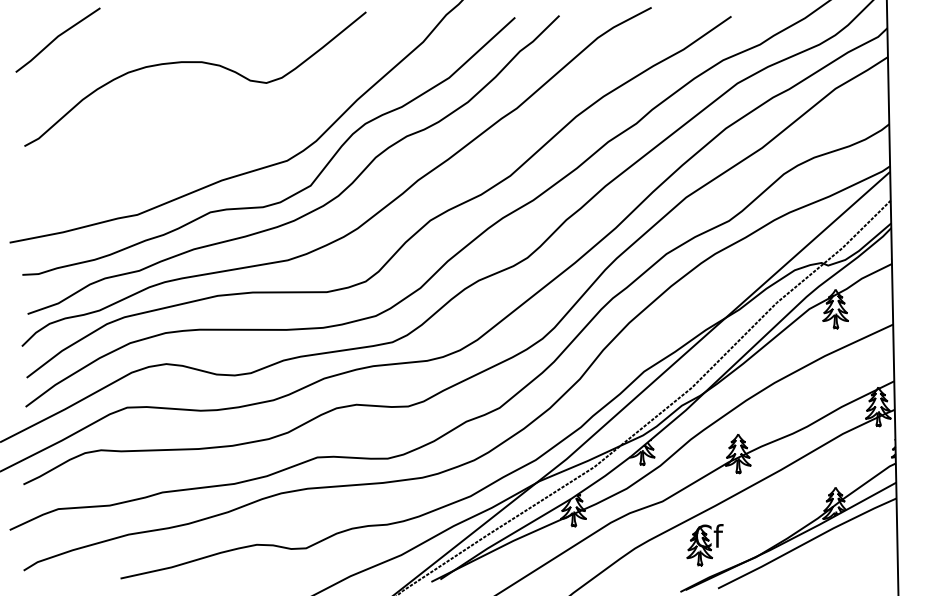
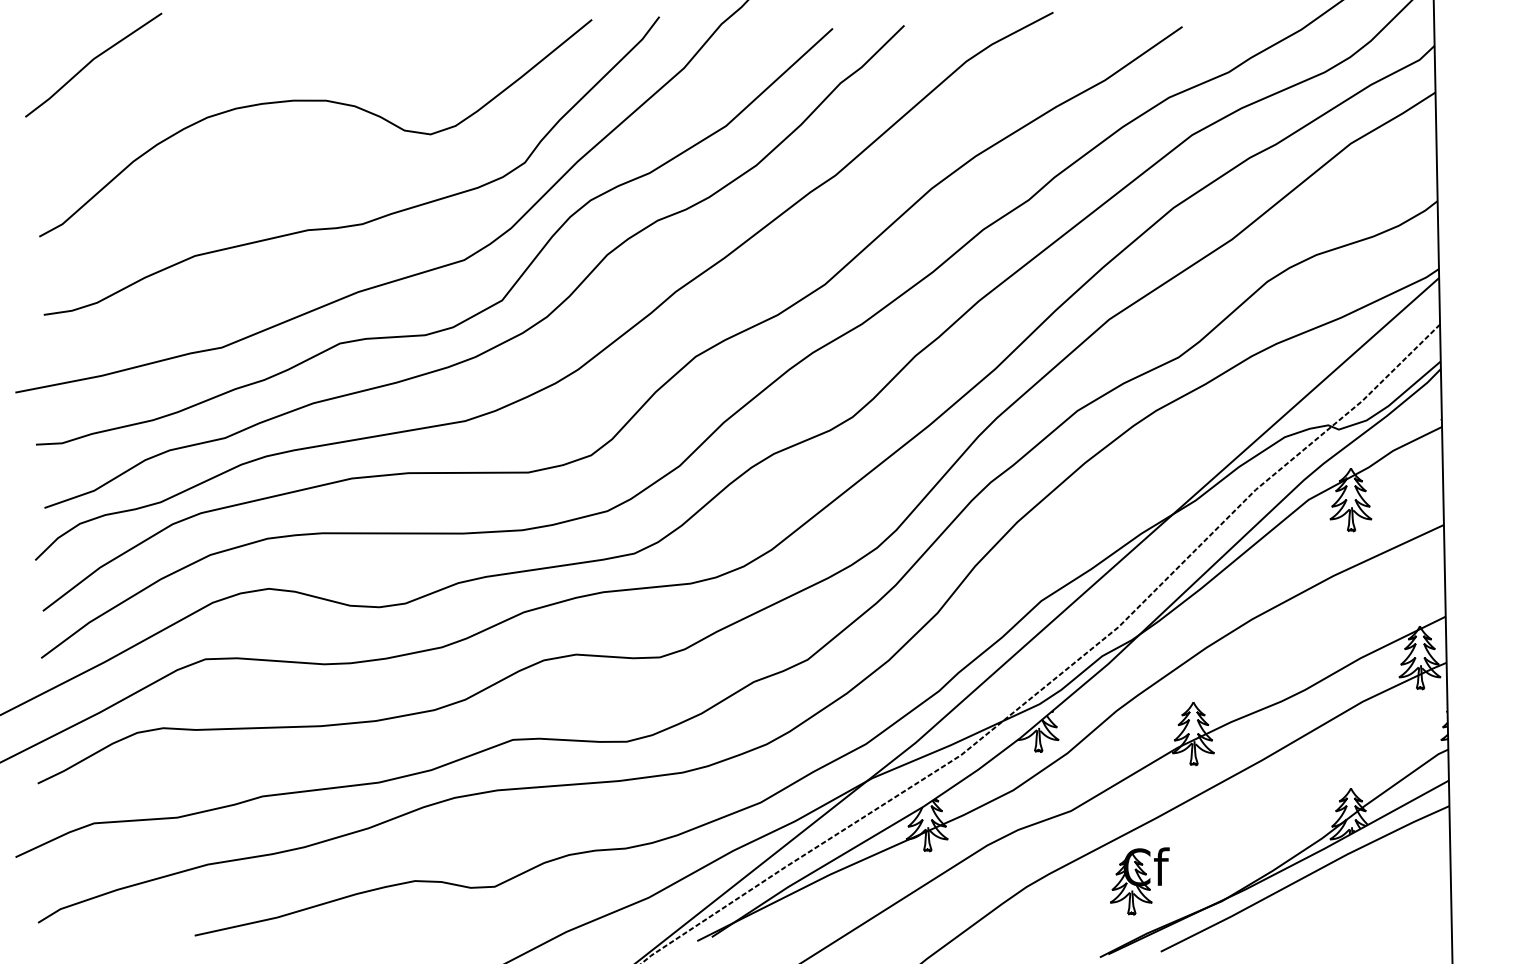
curve: (229, 135) -> (370, 219), added

